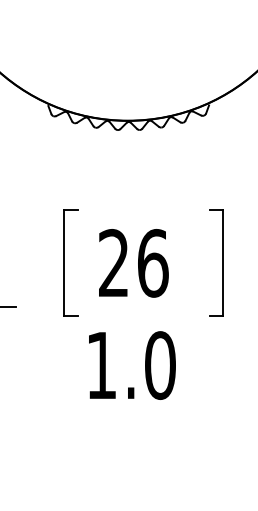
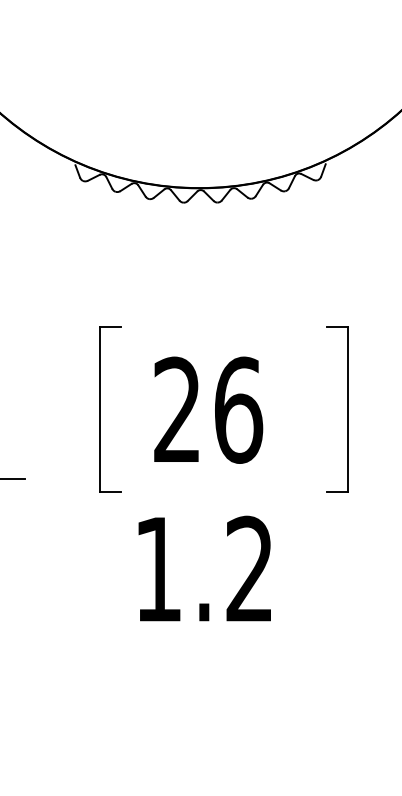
text: (160, 365) -> (250, 569), 1.0 -> 1.2

